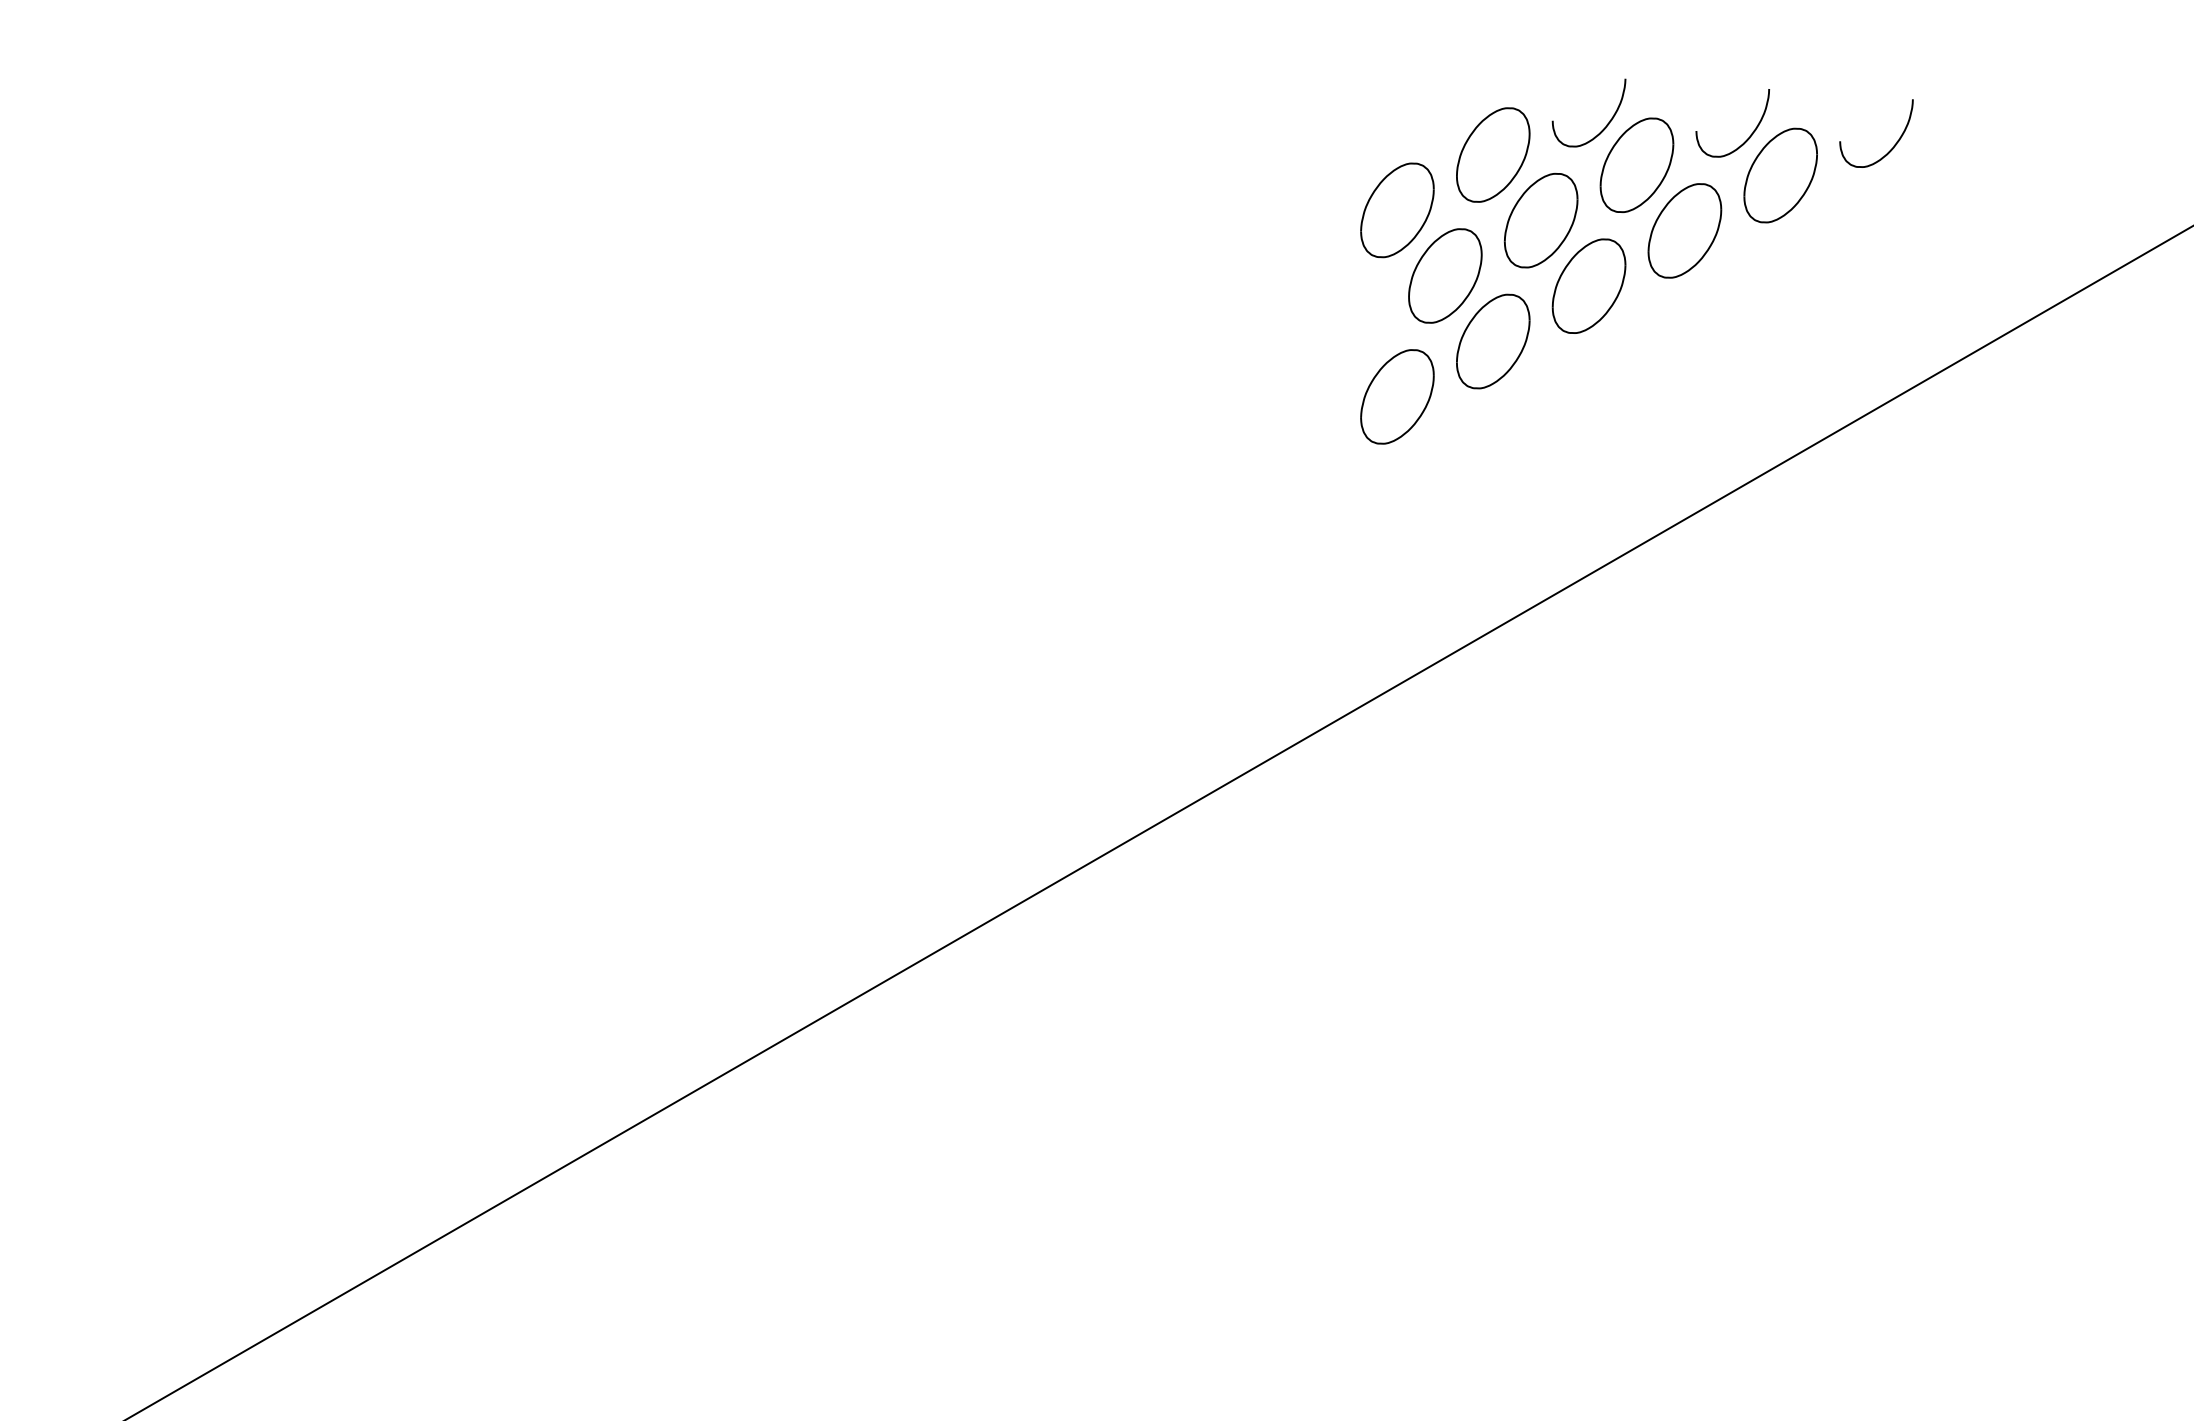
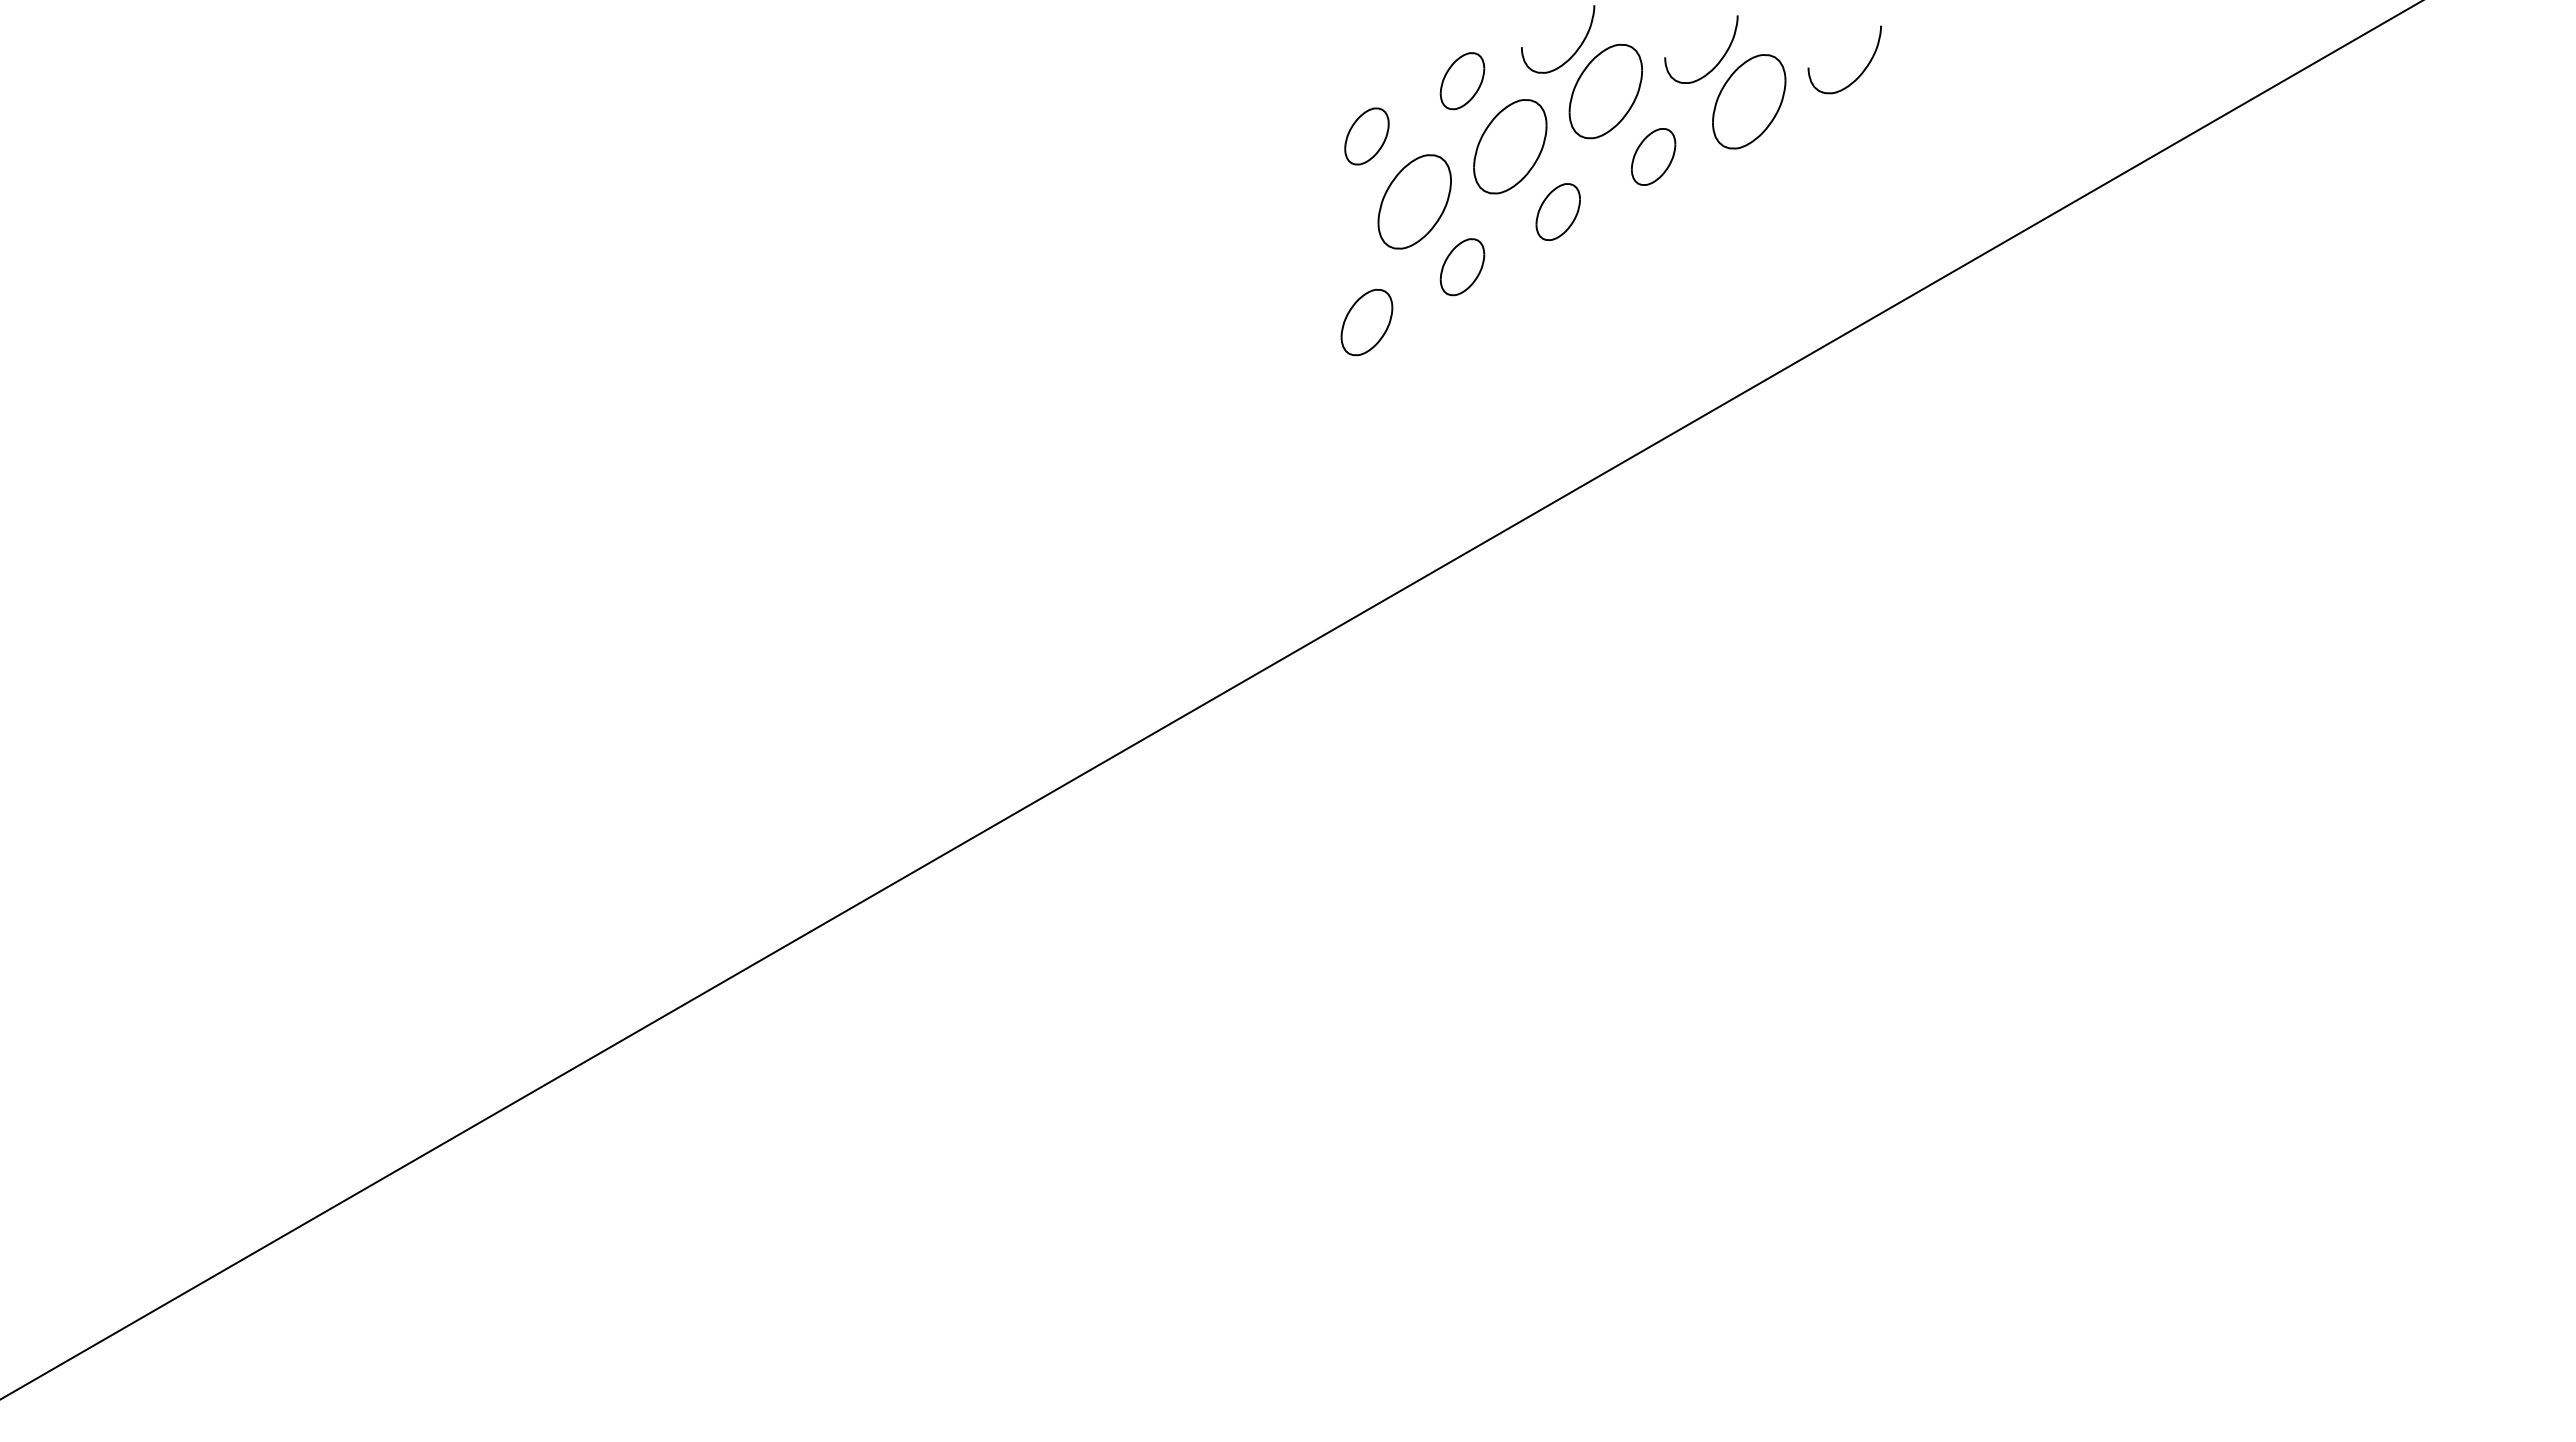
part: (1493, 154) -> (1462, 80), size x0.6
part: (1396, 210) -> (1366, 136), size x0.6
part: (1684, 230) -> (1653, 156), size x0.6
part: (1589, 285) -> (1558, 211), size x0.6
part: (1493, 340) -> (1462, 266), size x0.6
part: (1396, 396) -> (1366, 322), size x0.7

